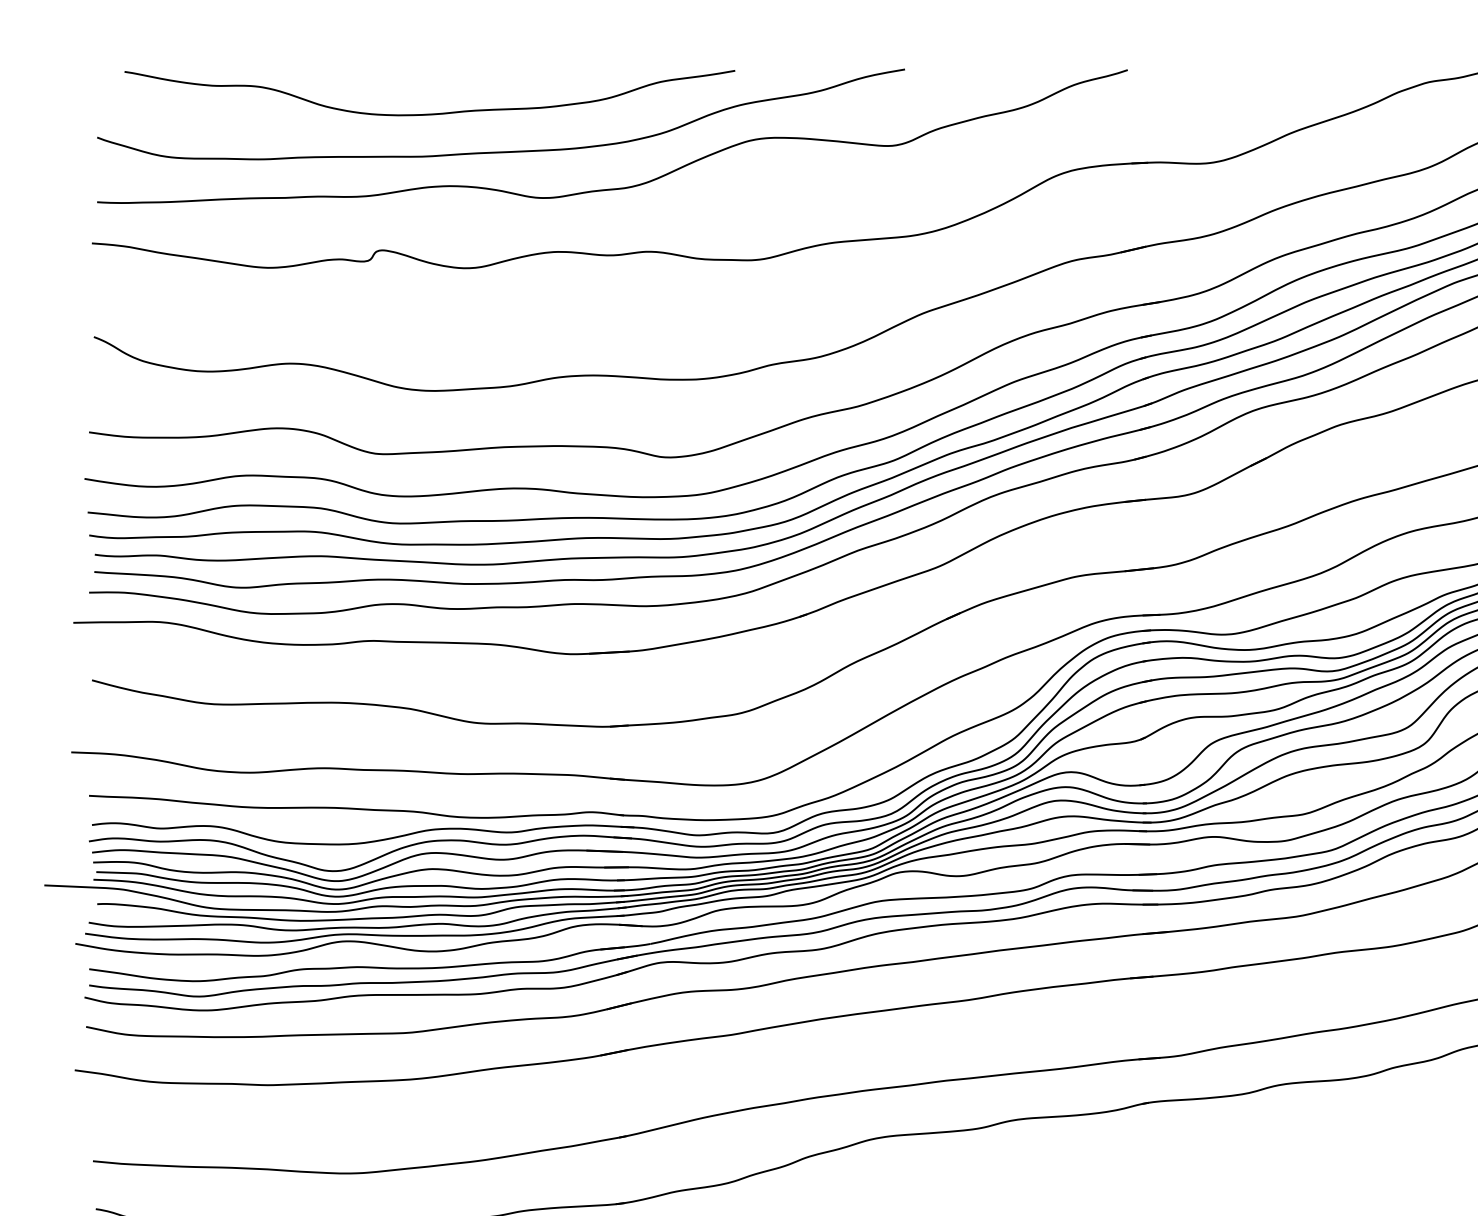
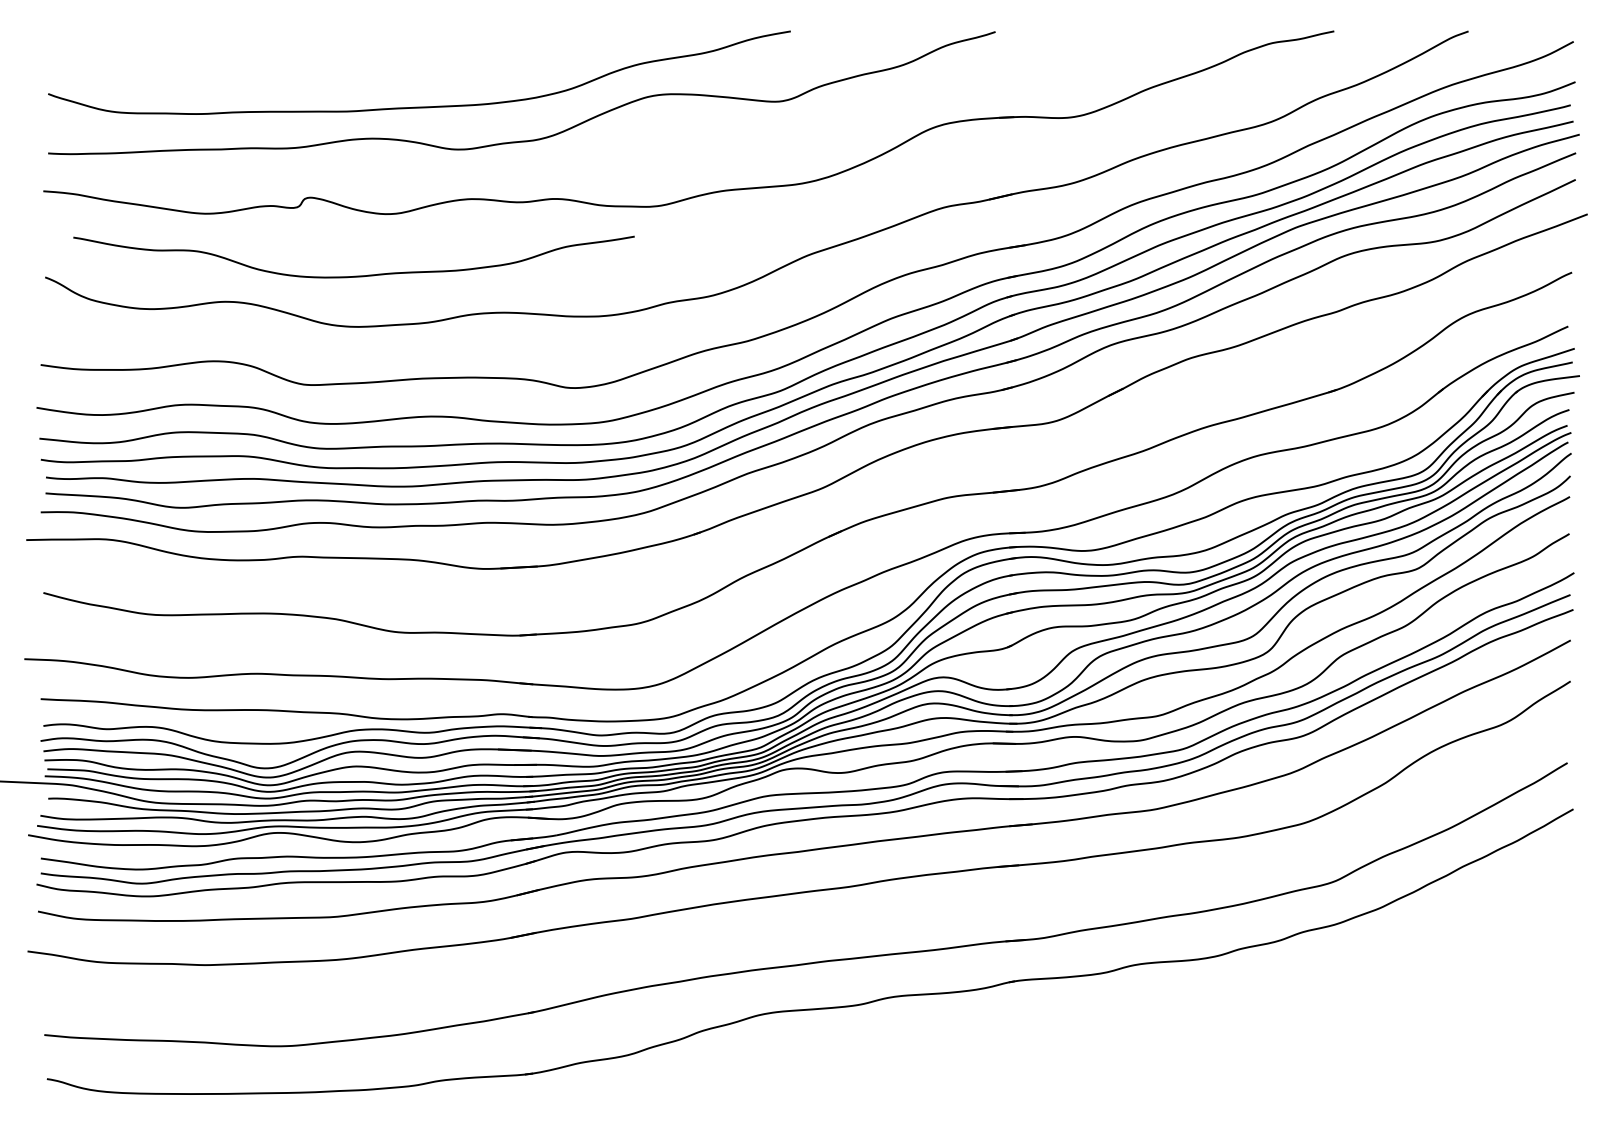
curve: (430, 113) -> (354, 275), moved

